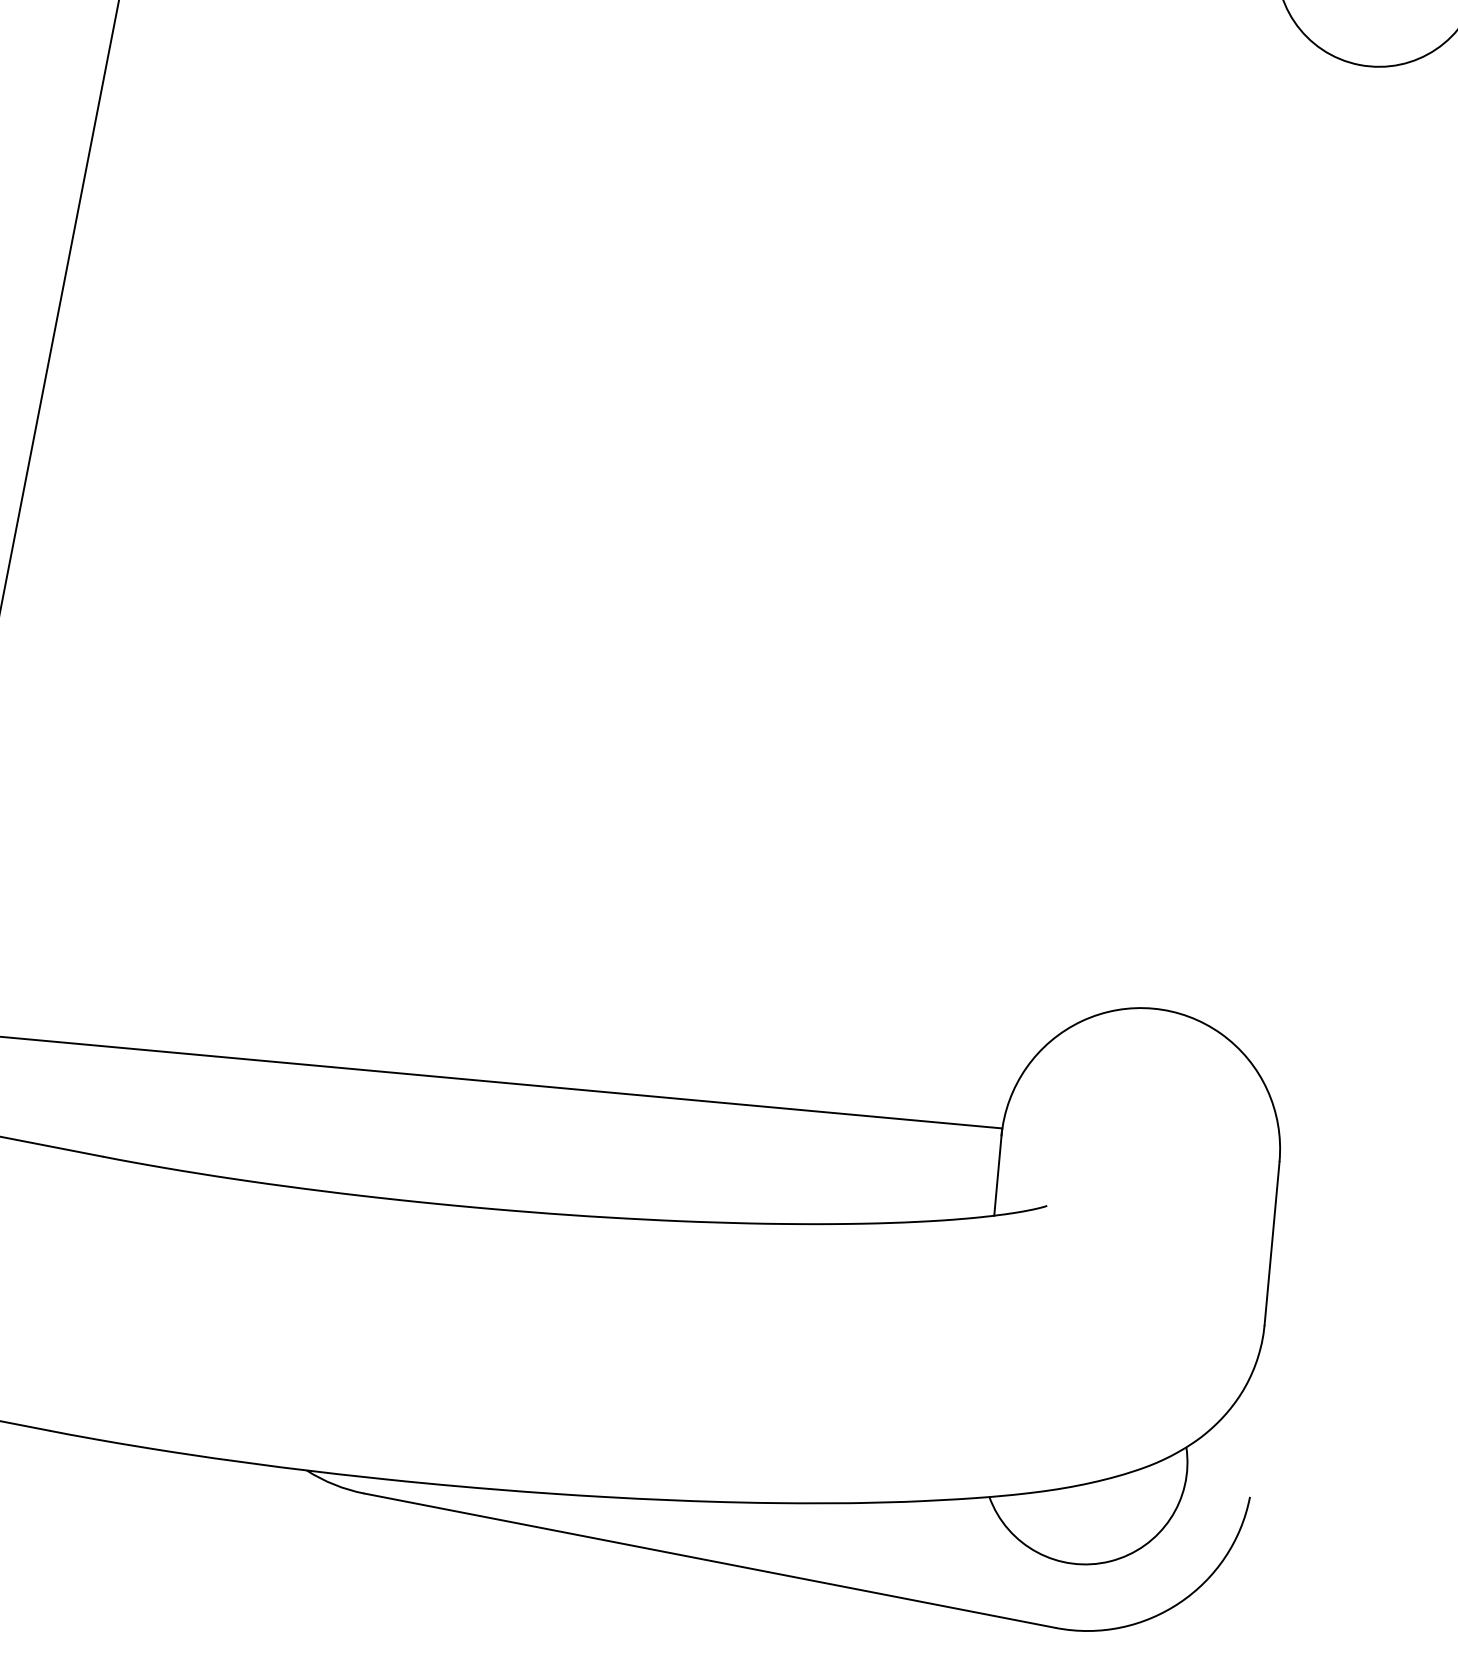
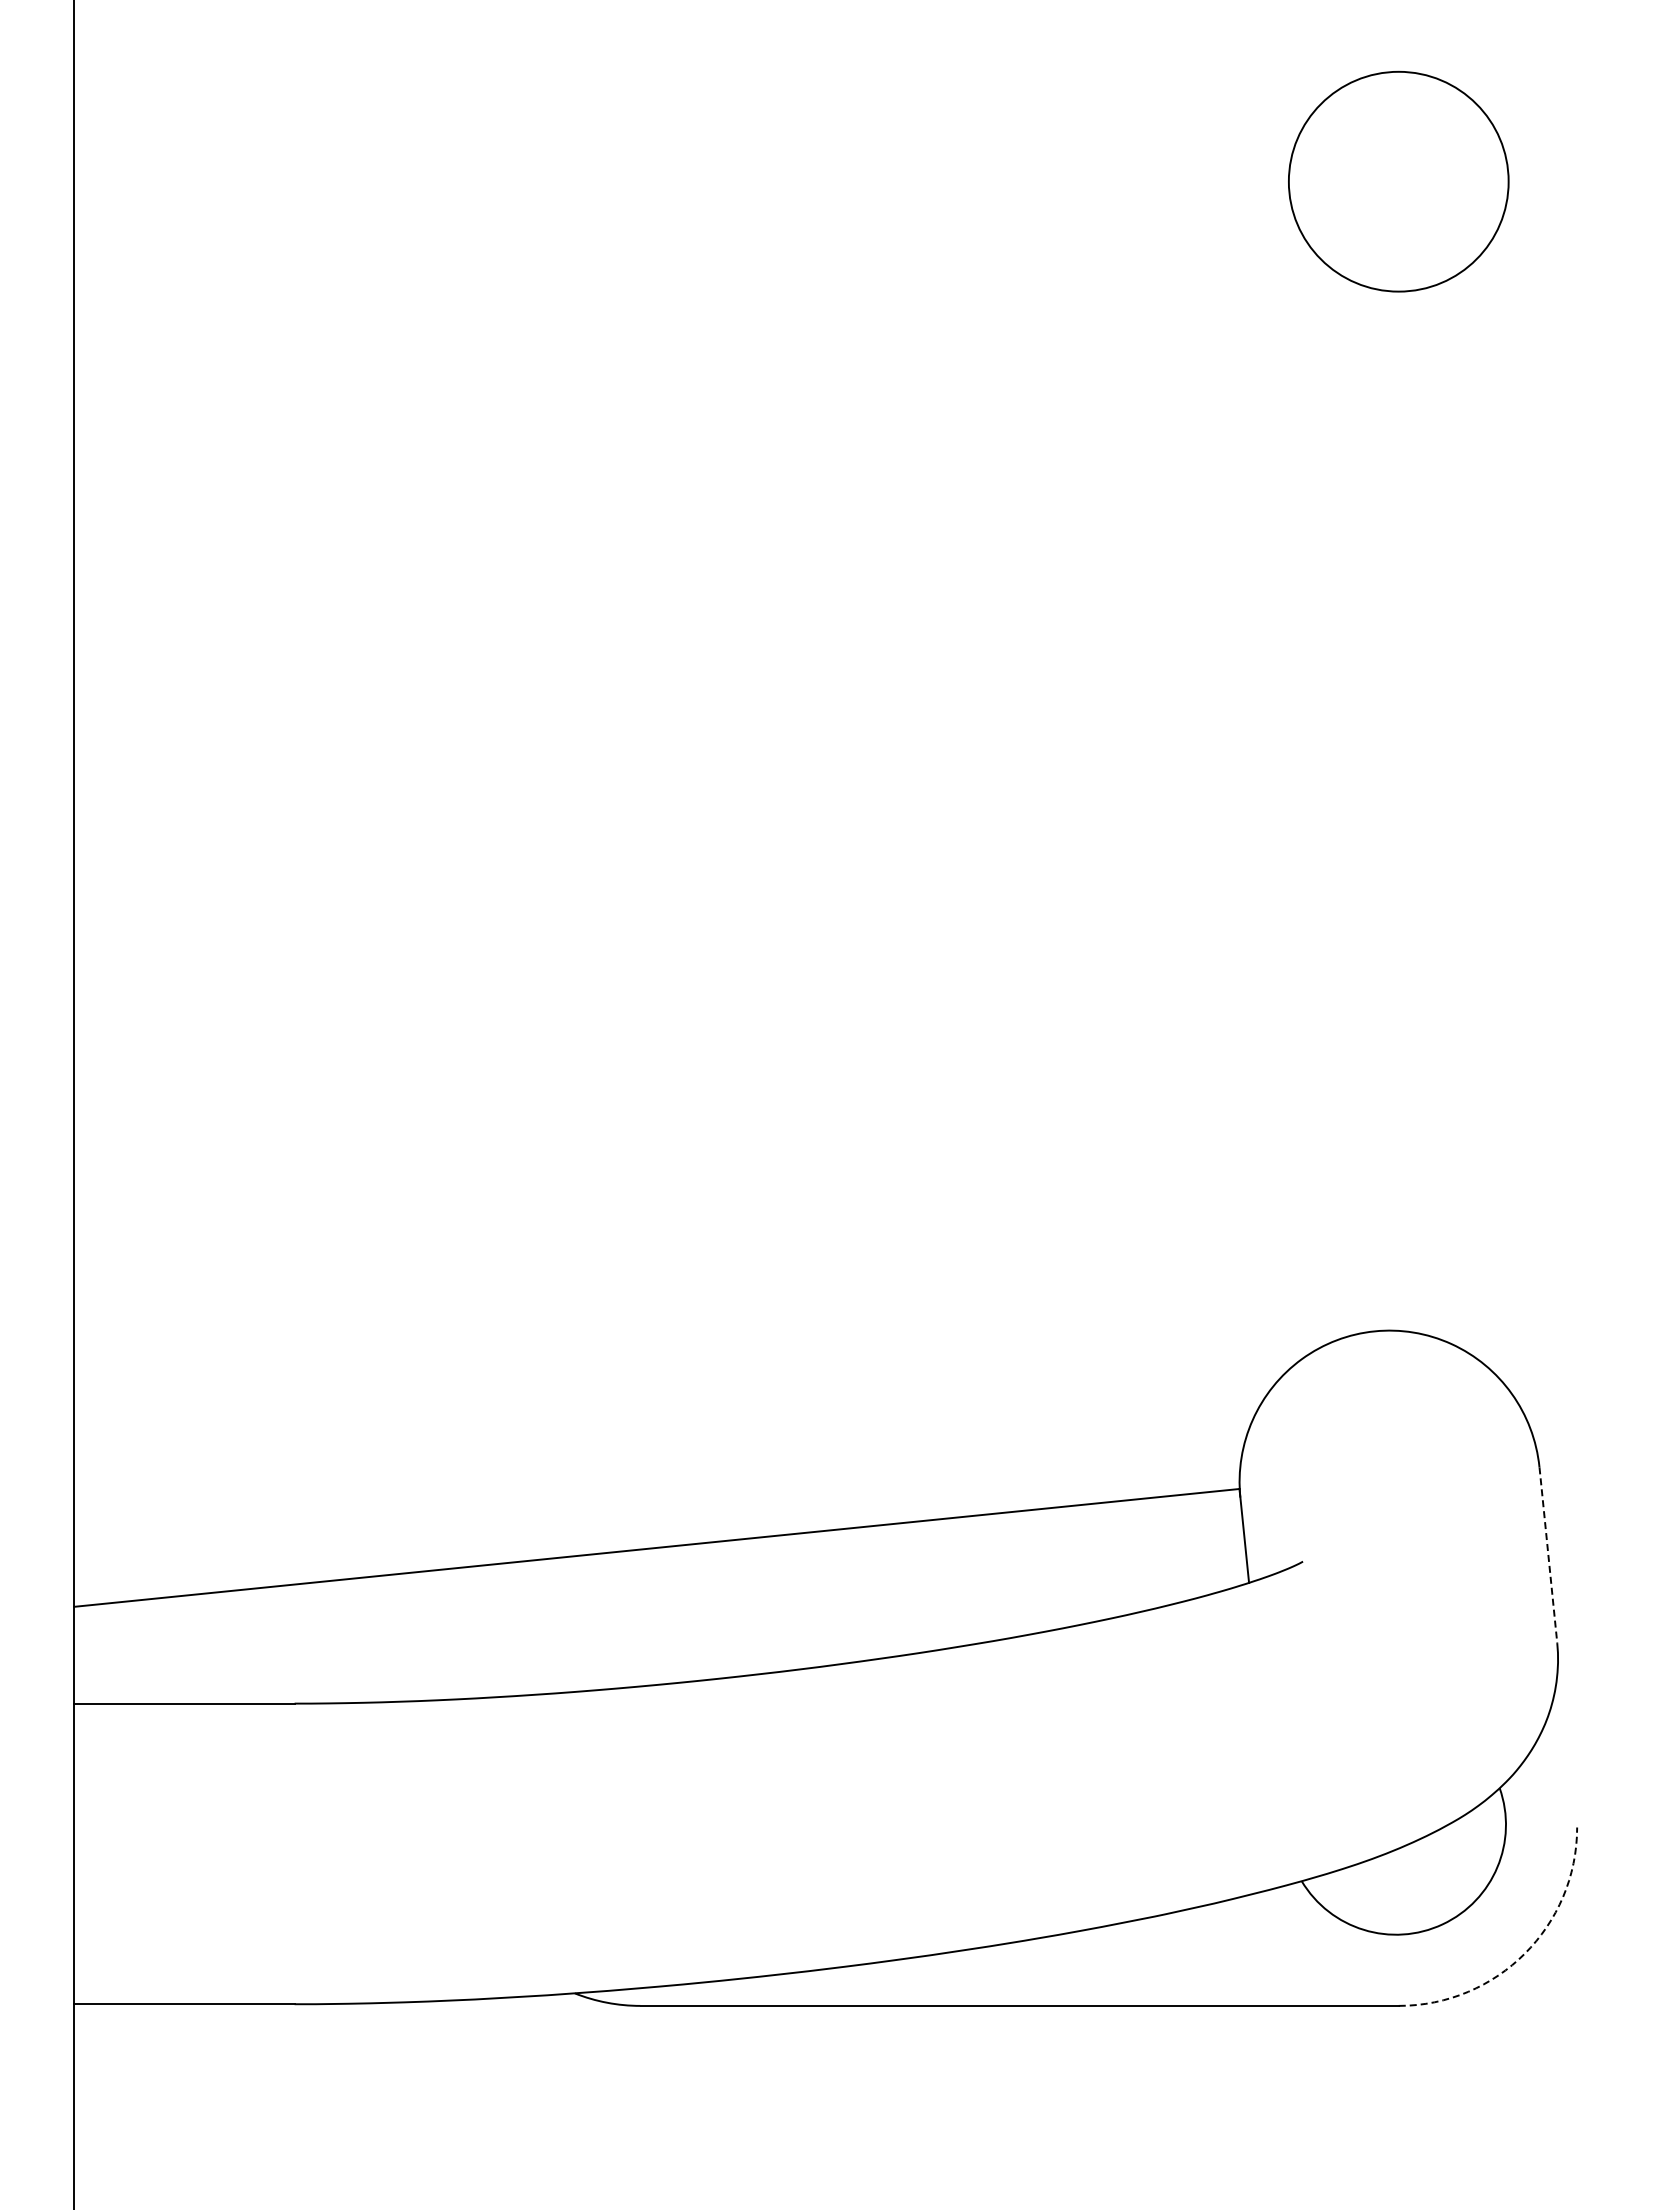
line: (1272, 1243) -> (1548, 1555), solid -> dashed
arc: (1179, 1602) -> (1524, 1953), solid -> dashed

